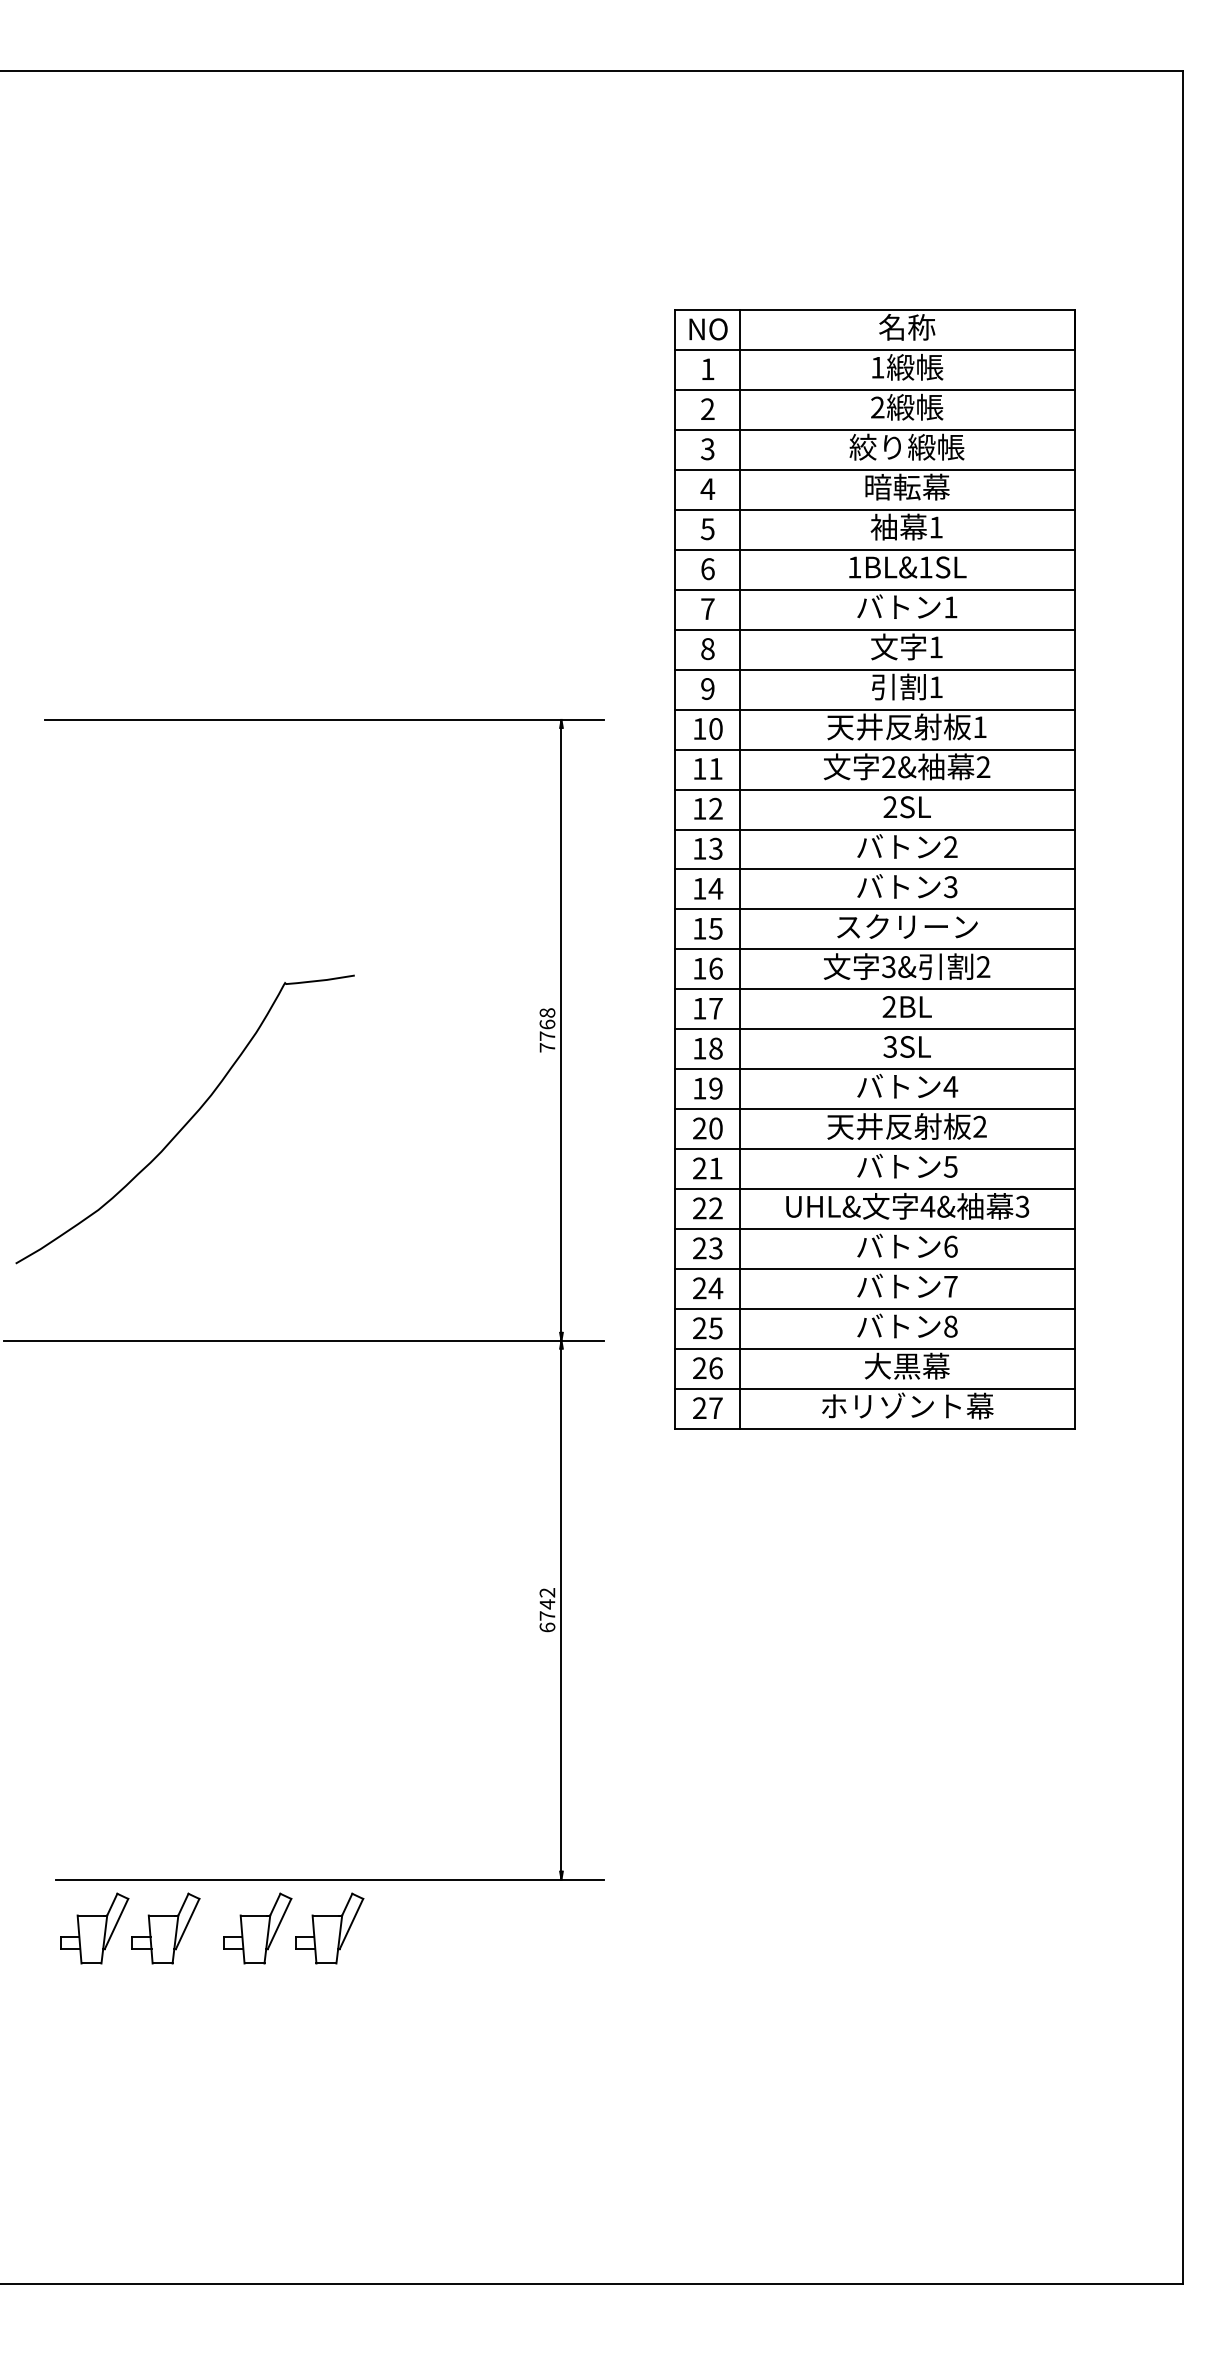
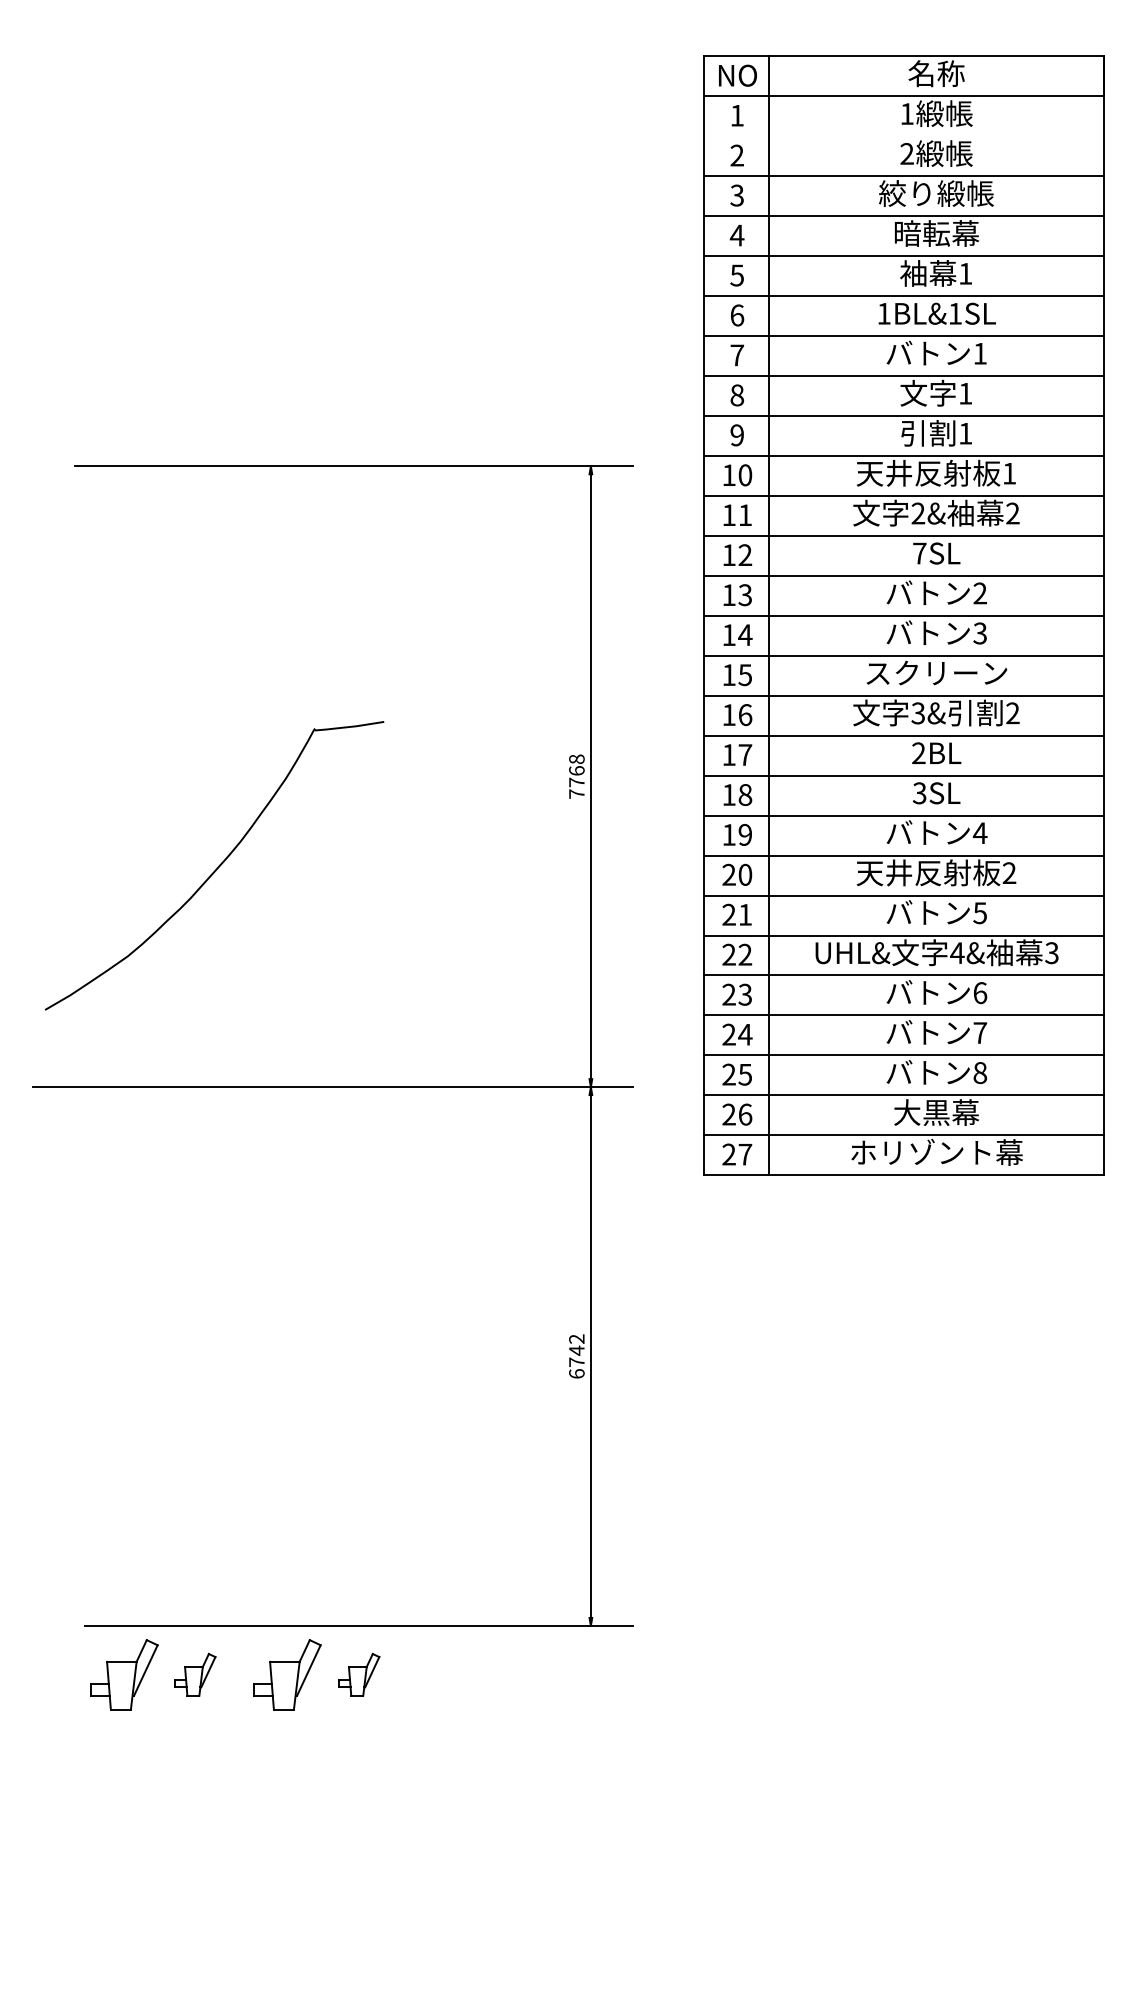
line: (874, 389) -> (903, 135), removed
text: (890, 806) -> (919, 552), 2SL -> 7SL
part: (165, 1928) -> (194, 1674), size x0.6
part: (329, 1928) -> (358, 1674), size x0.6

